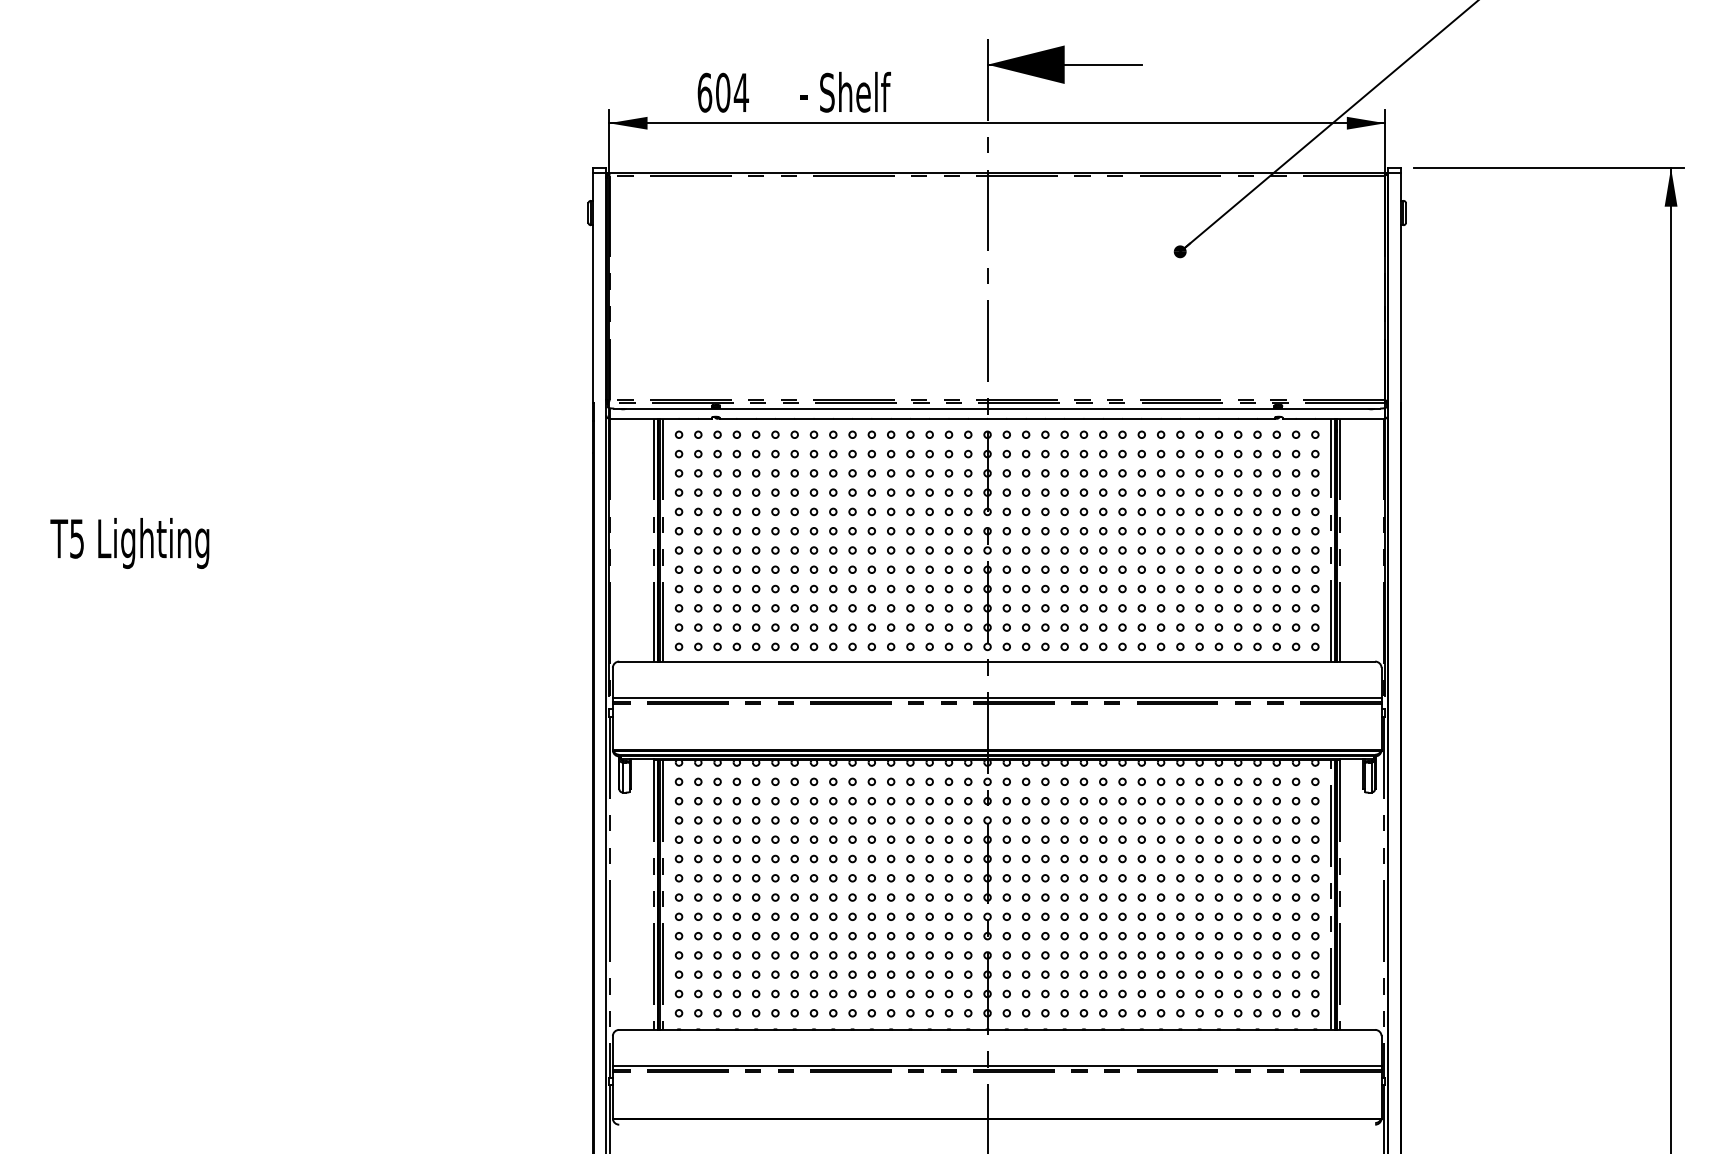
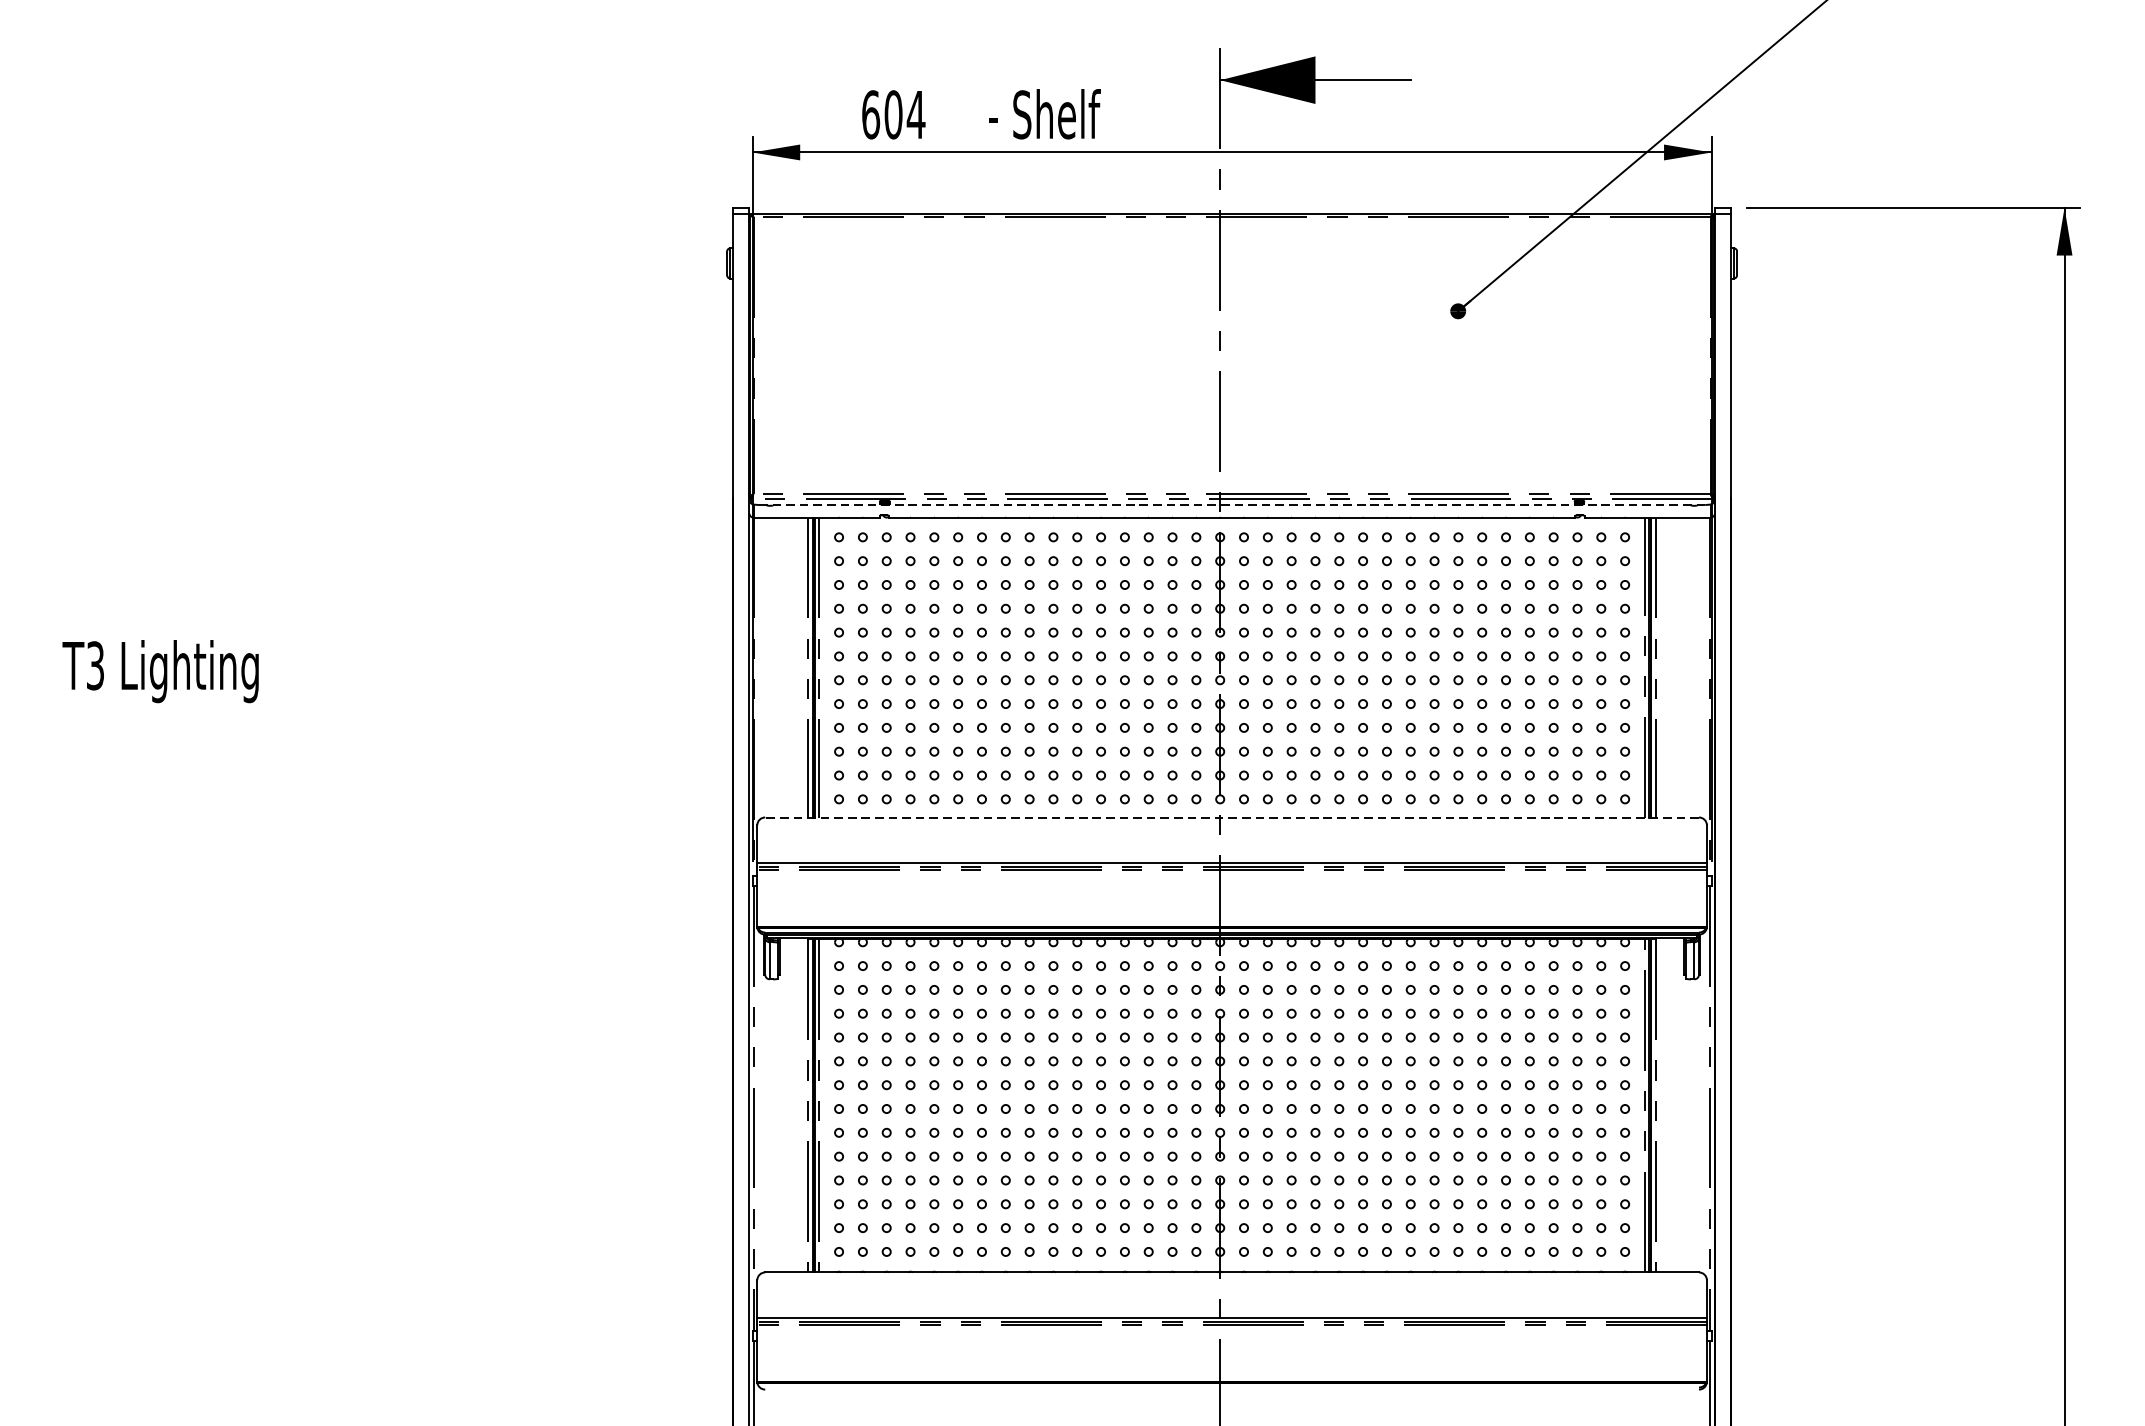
line: (997, 408) -> (1232, 504), solid -> dashed
text: (76, 538) -> (94, 665), T5 -> T3
line: (997, 661) -> (1232, 817), solid -> dashed

